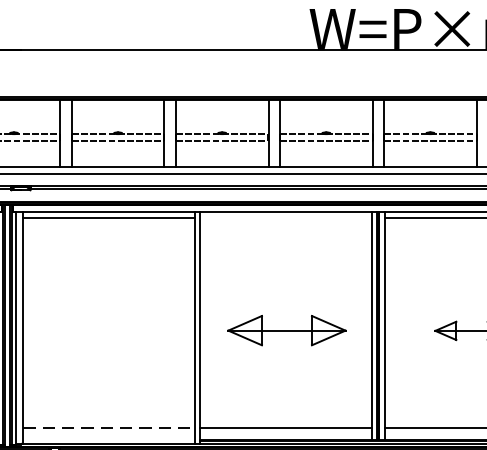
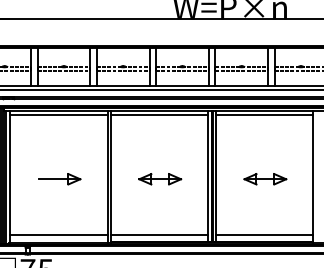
line: (285, 217) -> (159, 114), added
part: (110, 331) -> (59, 179), added
part: (287, 331) -> (160, 179), size x0.62
line: (108, 427) -> (58, 234), dashed -> solid

